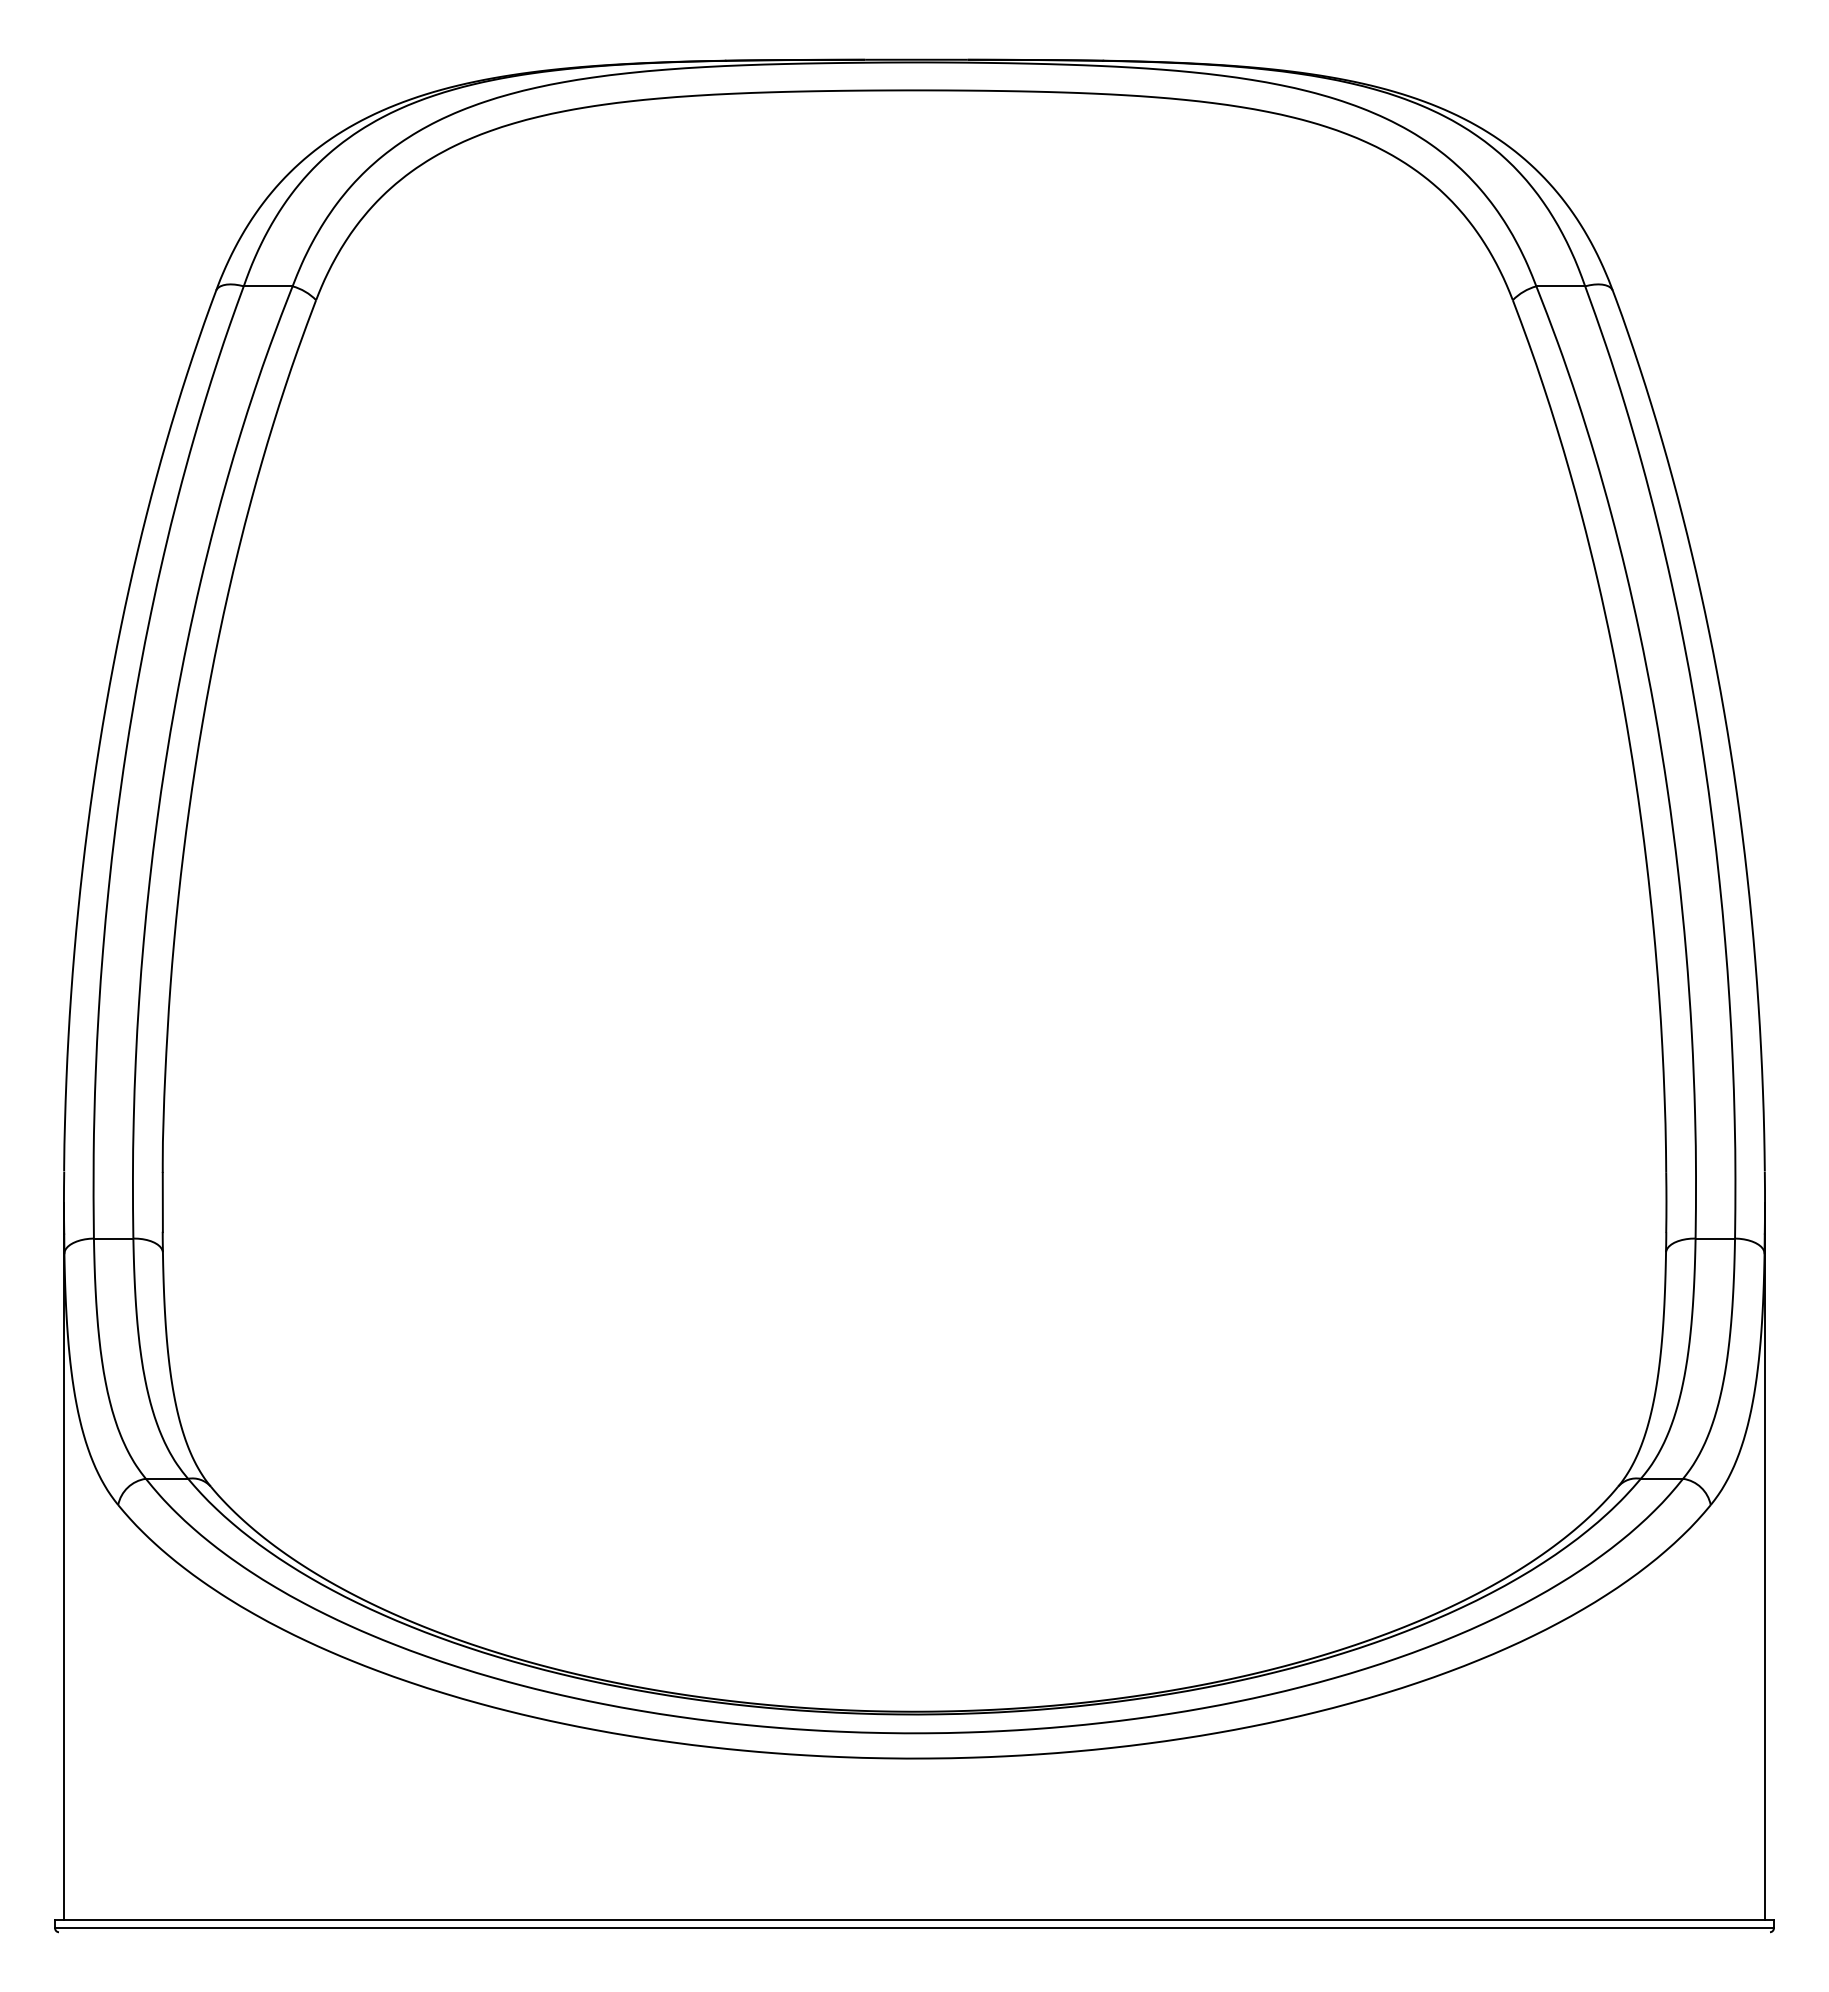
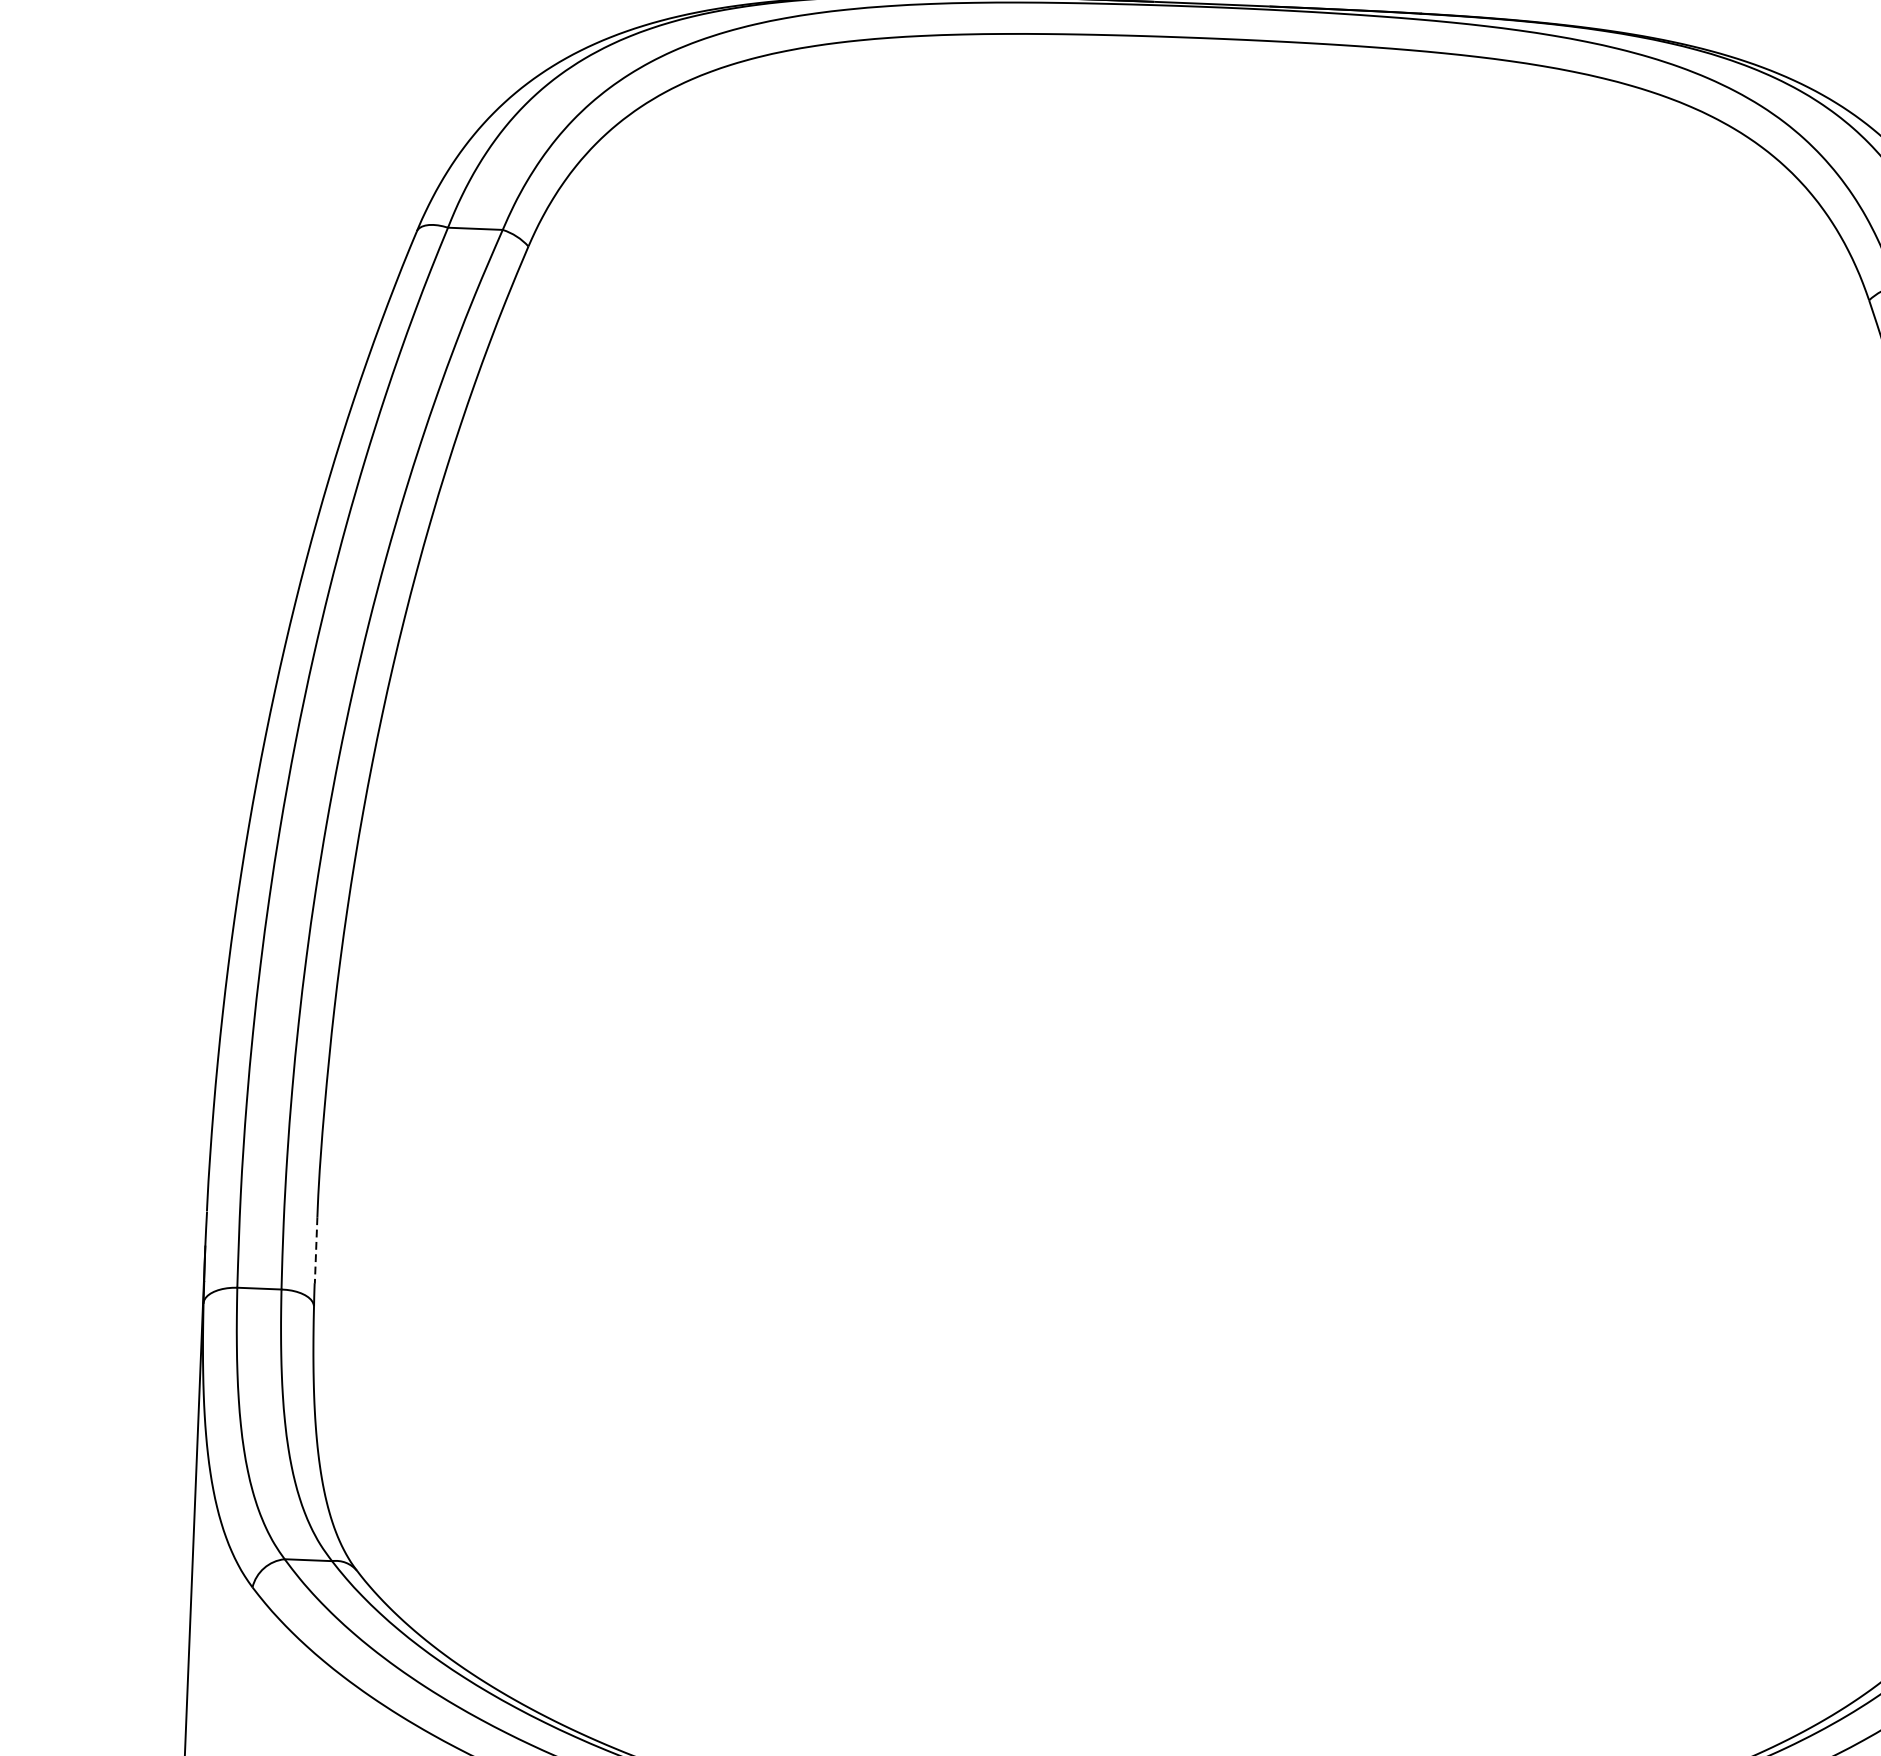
line: (162, 1202) -> (315, 1250), solid -> dashed

